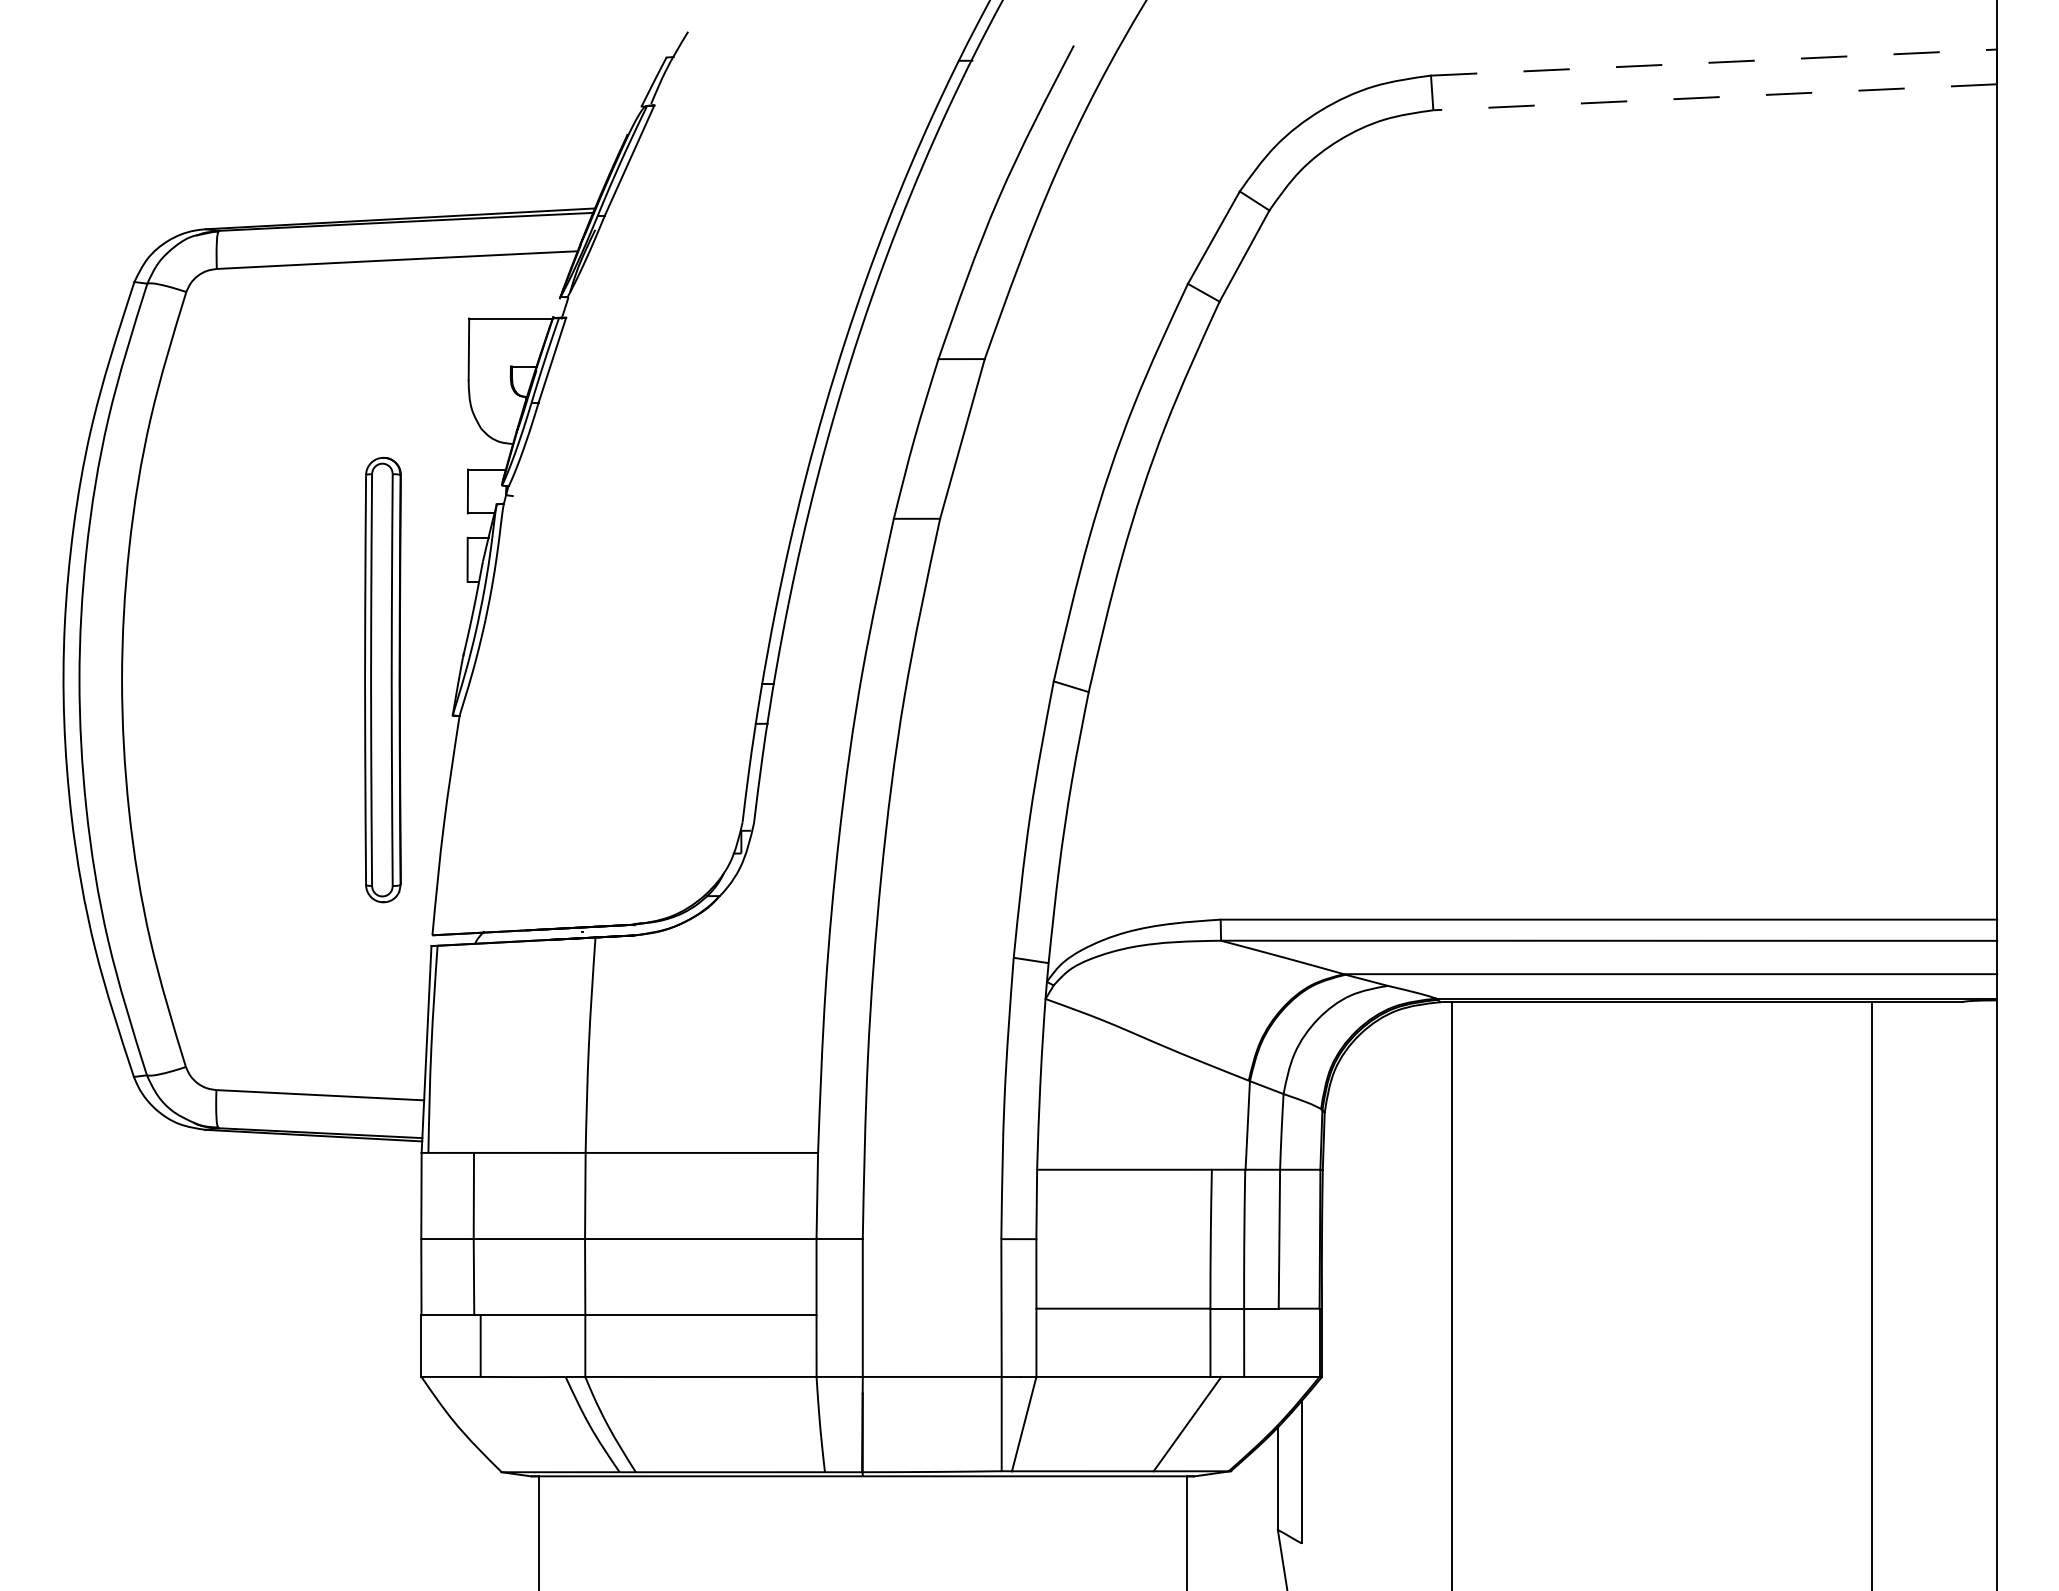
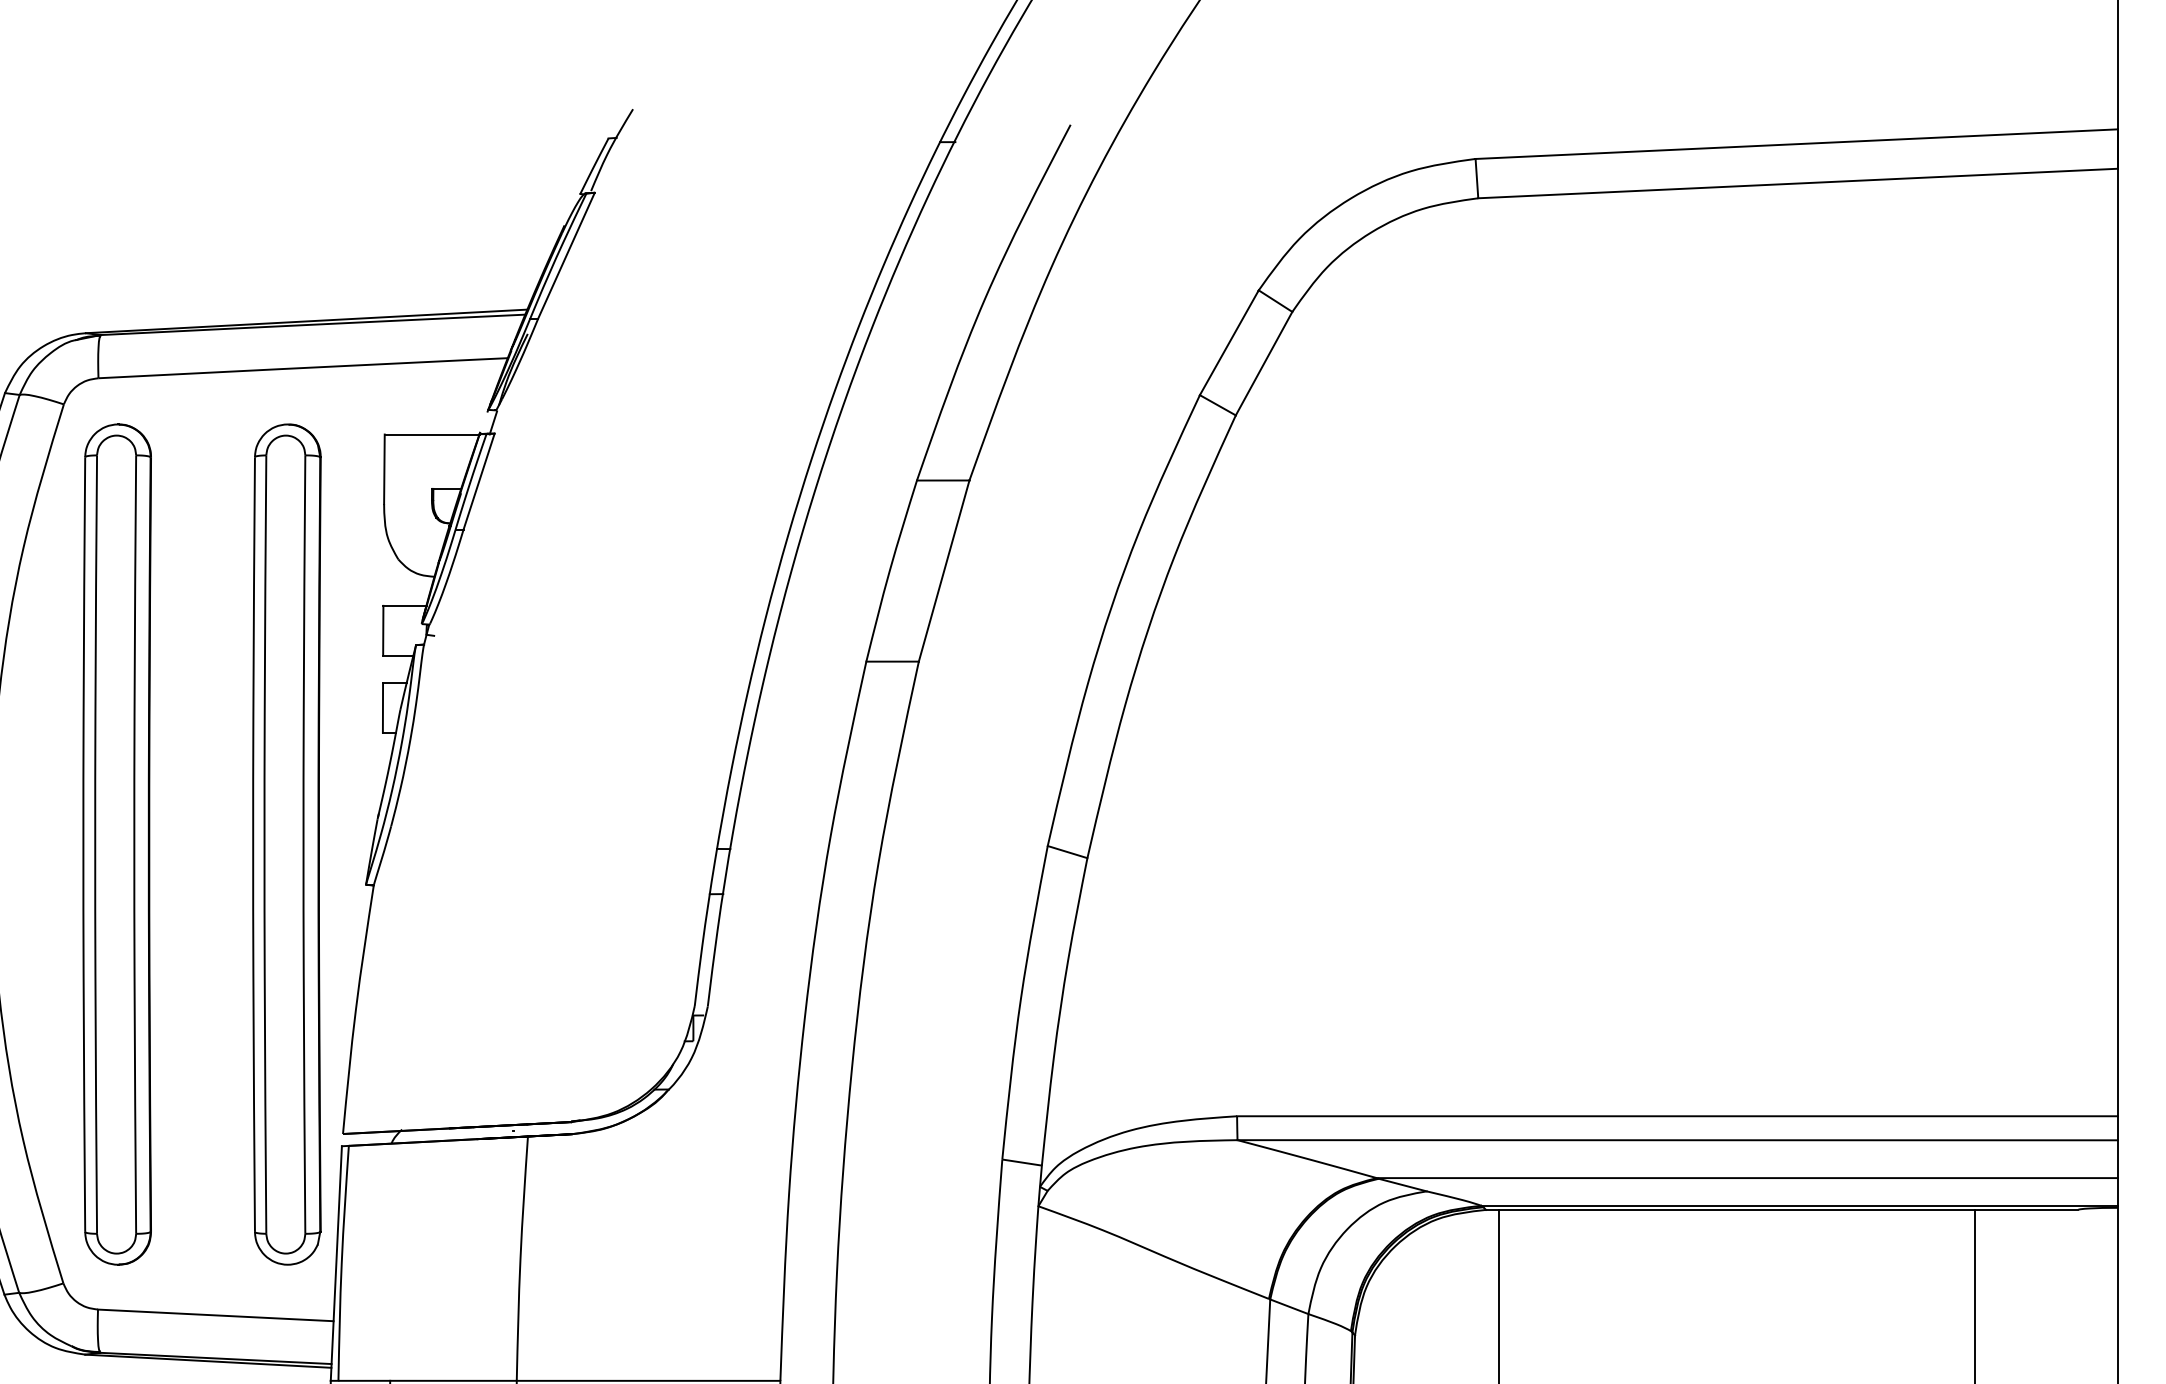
line: (1714, 62) -> (1797, 144), dashed -> solid
line: (1714, 97) -> (1797, 183), dashed -> solid
part: (233, 679) -> (117, 843), added
part: (382, 679) -> (286, 843), size x1.67

